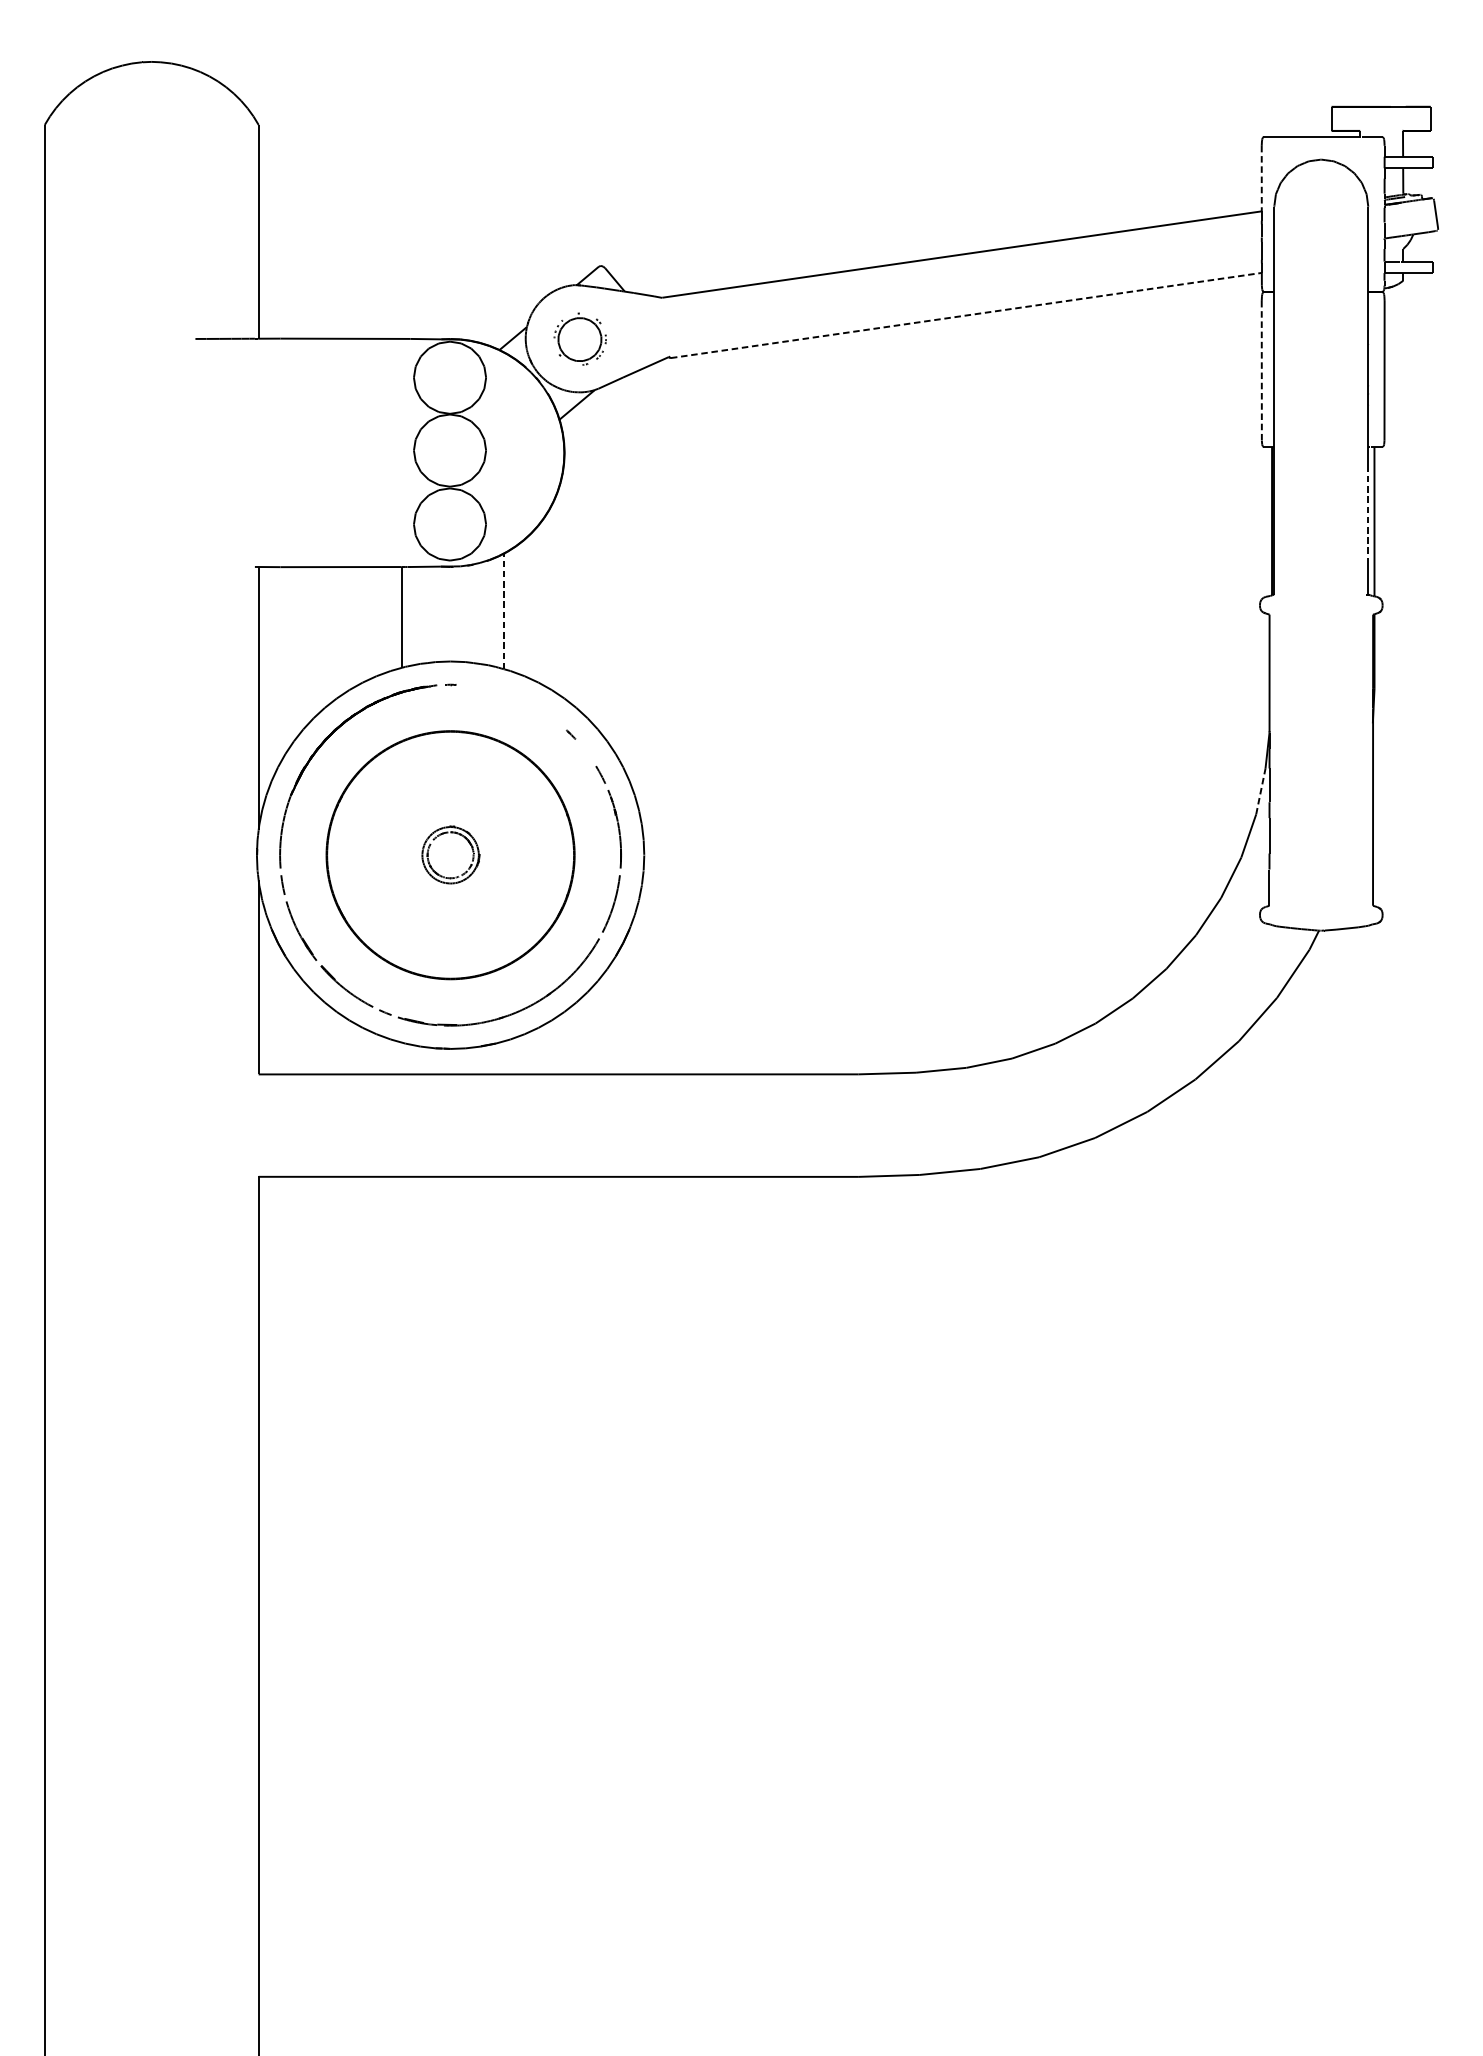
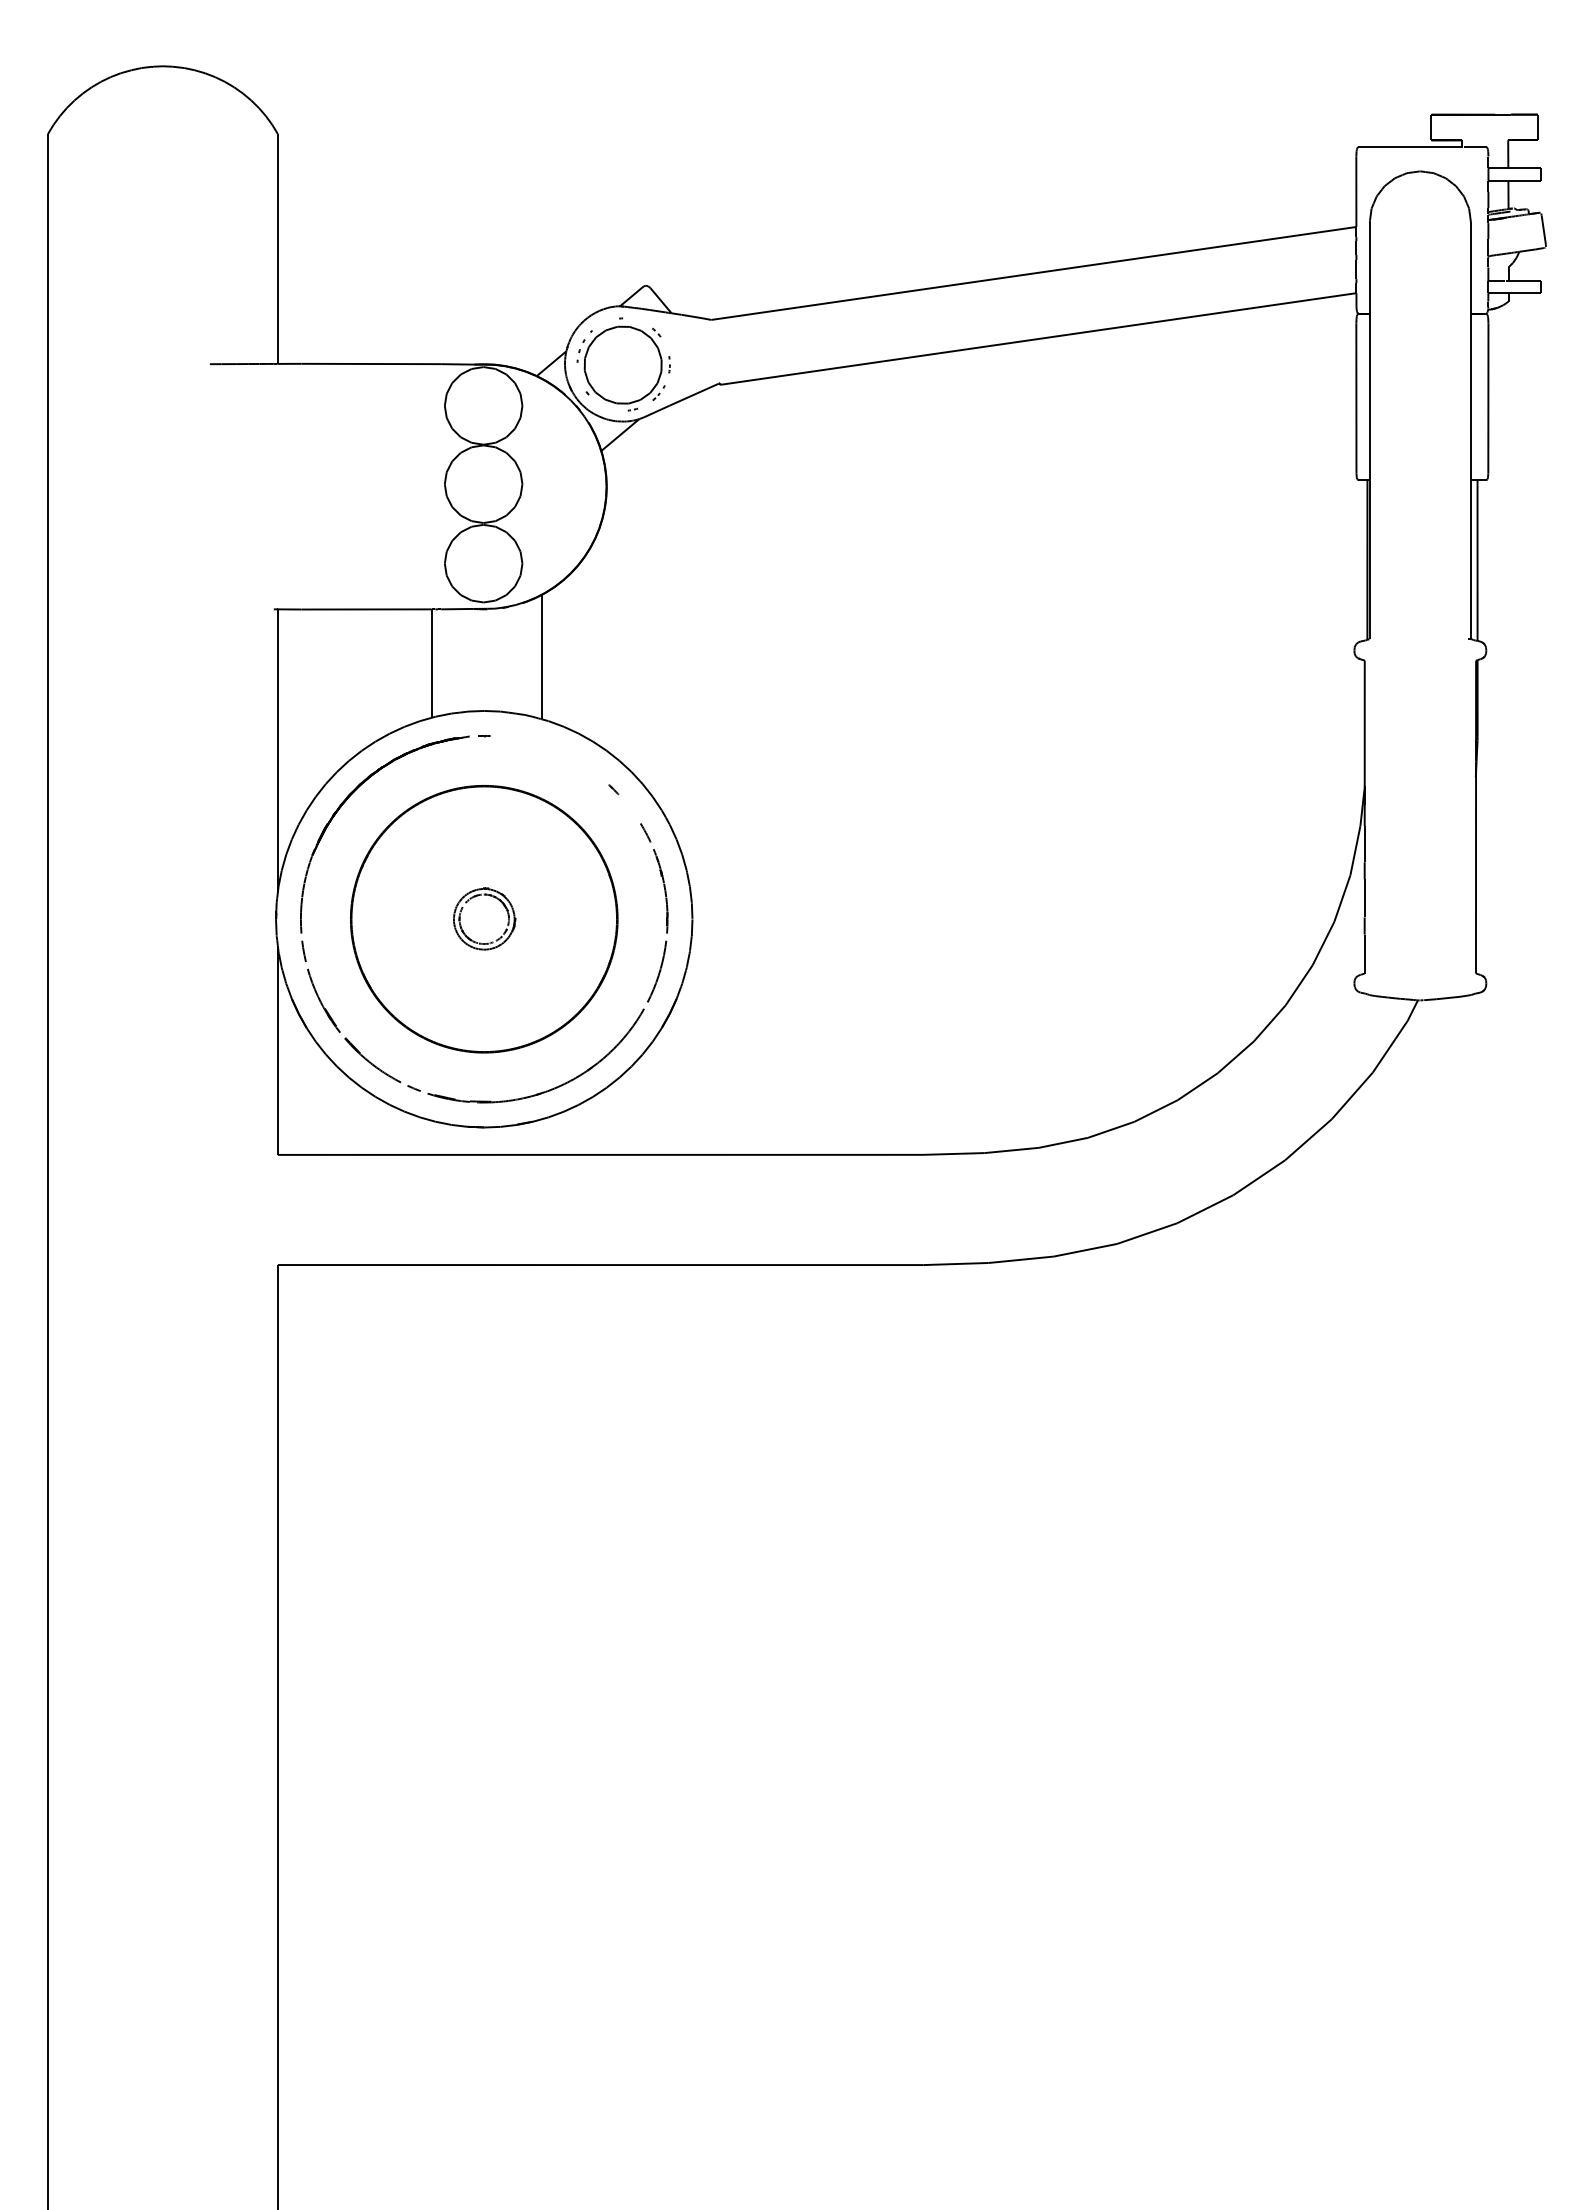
line: (1261, 179) -> (1356, 192), dashed -> solid
line: (966, 315) -> (1038, 338), dashed -> solid
part: (580, 339) -> (623, 364), size x1.67
line: (1261, 370) -> (1356, 398), dashed -> solid
line: (1367, 513) -> (1470, 551), dashed -> solid
line: (504, 611) -> (542, 657), dashed -> solid
line: (1260, 791) -> (1355, 850), dashed -> solid

